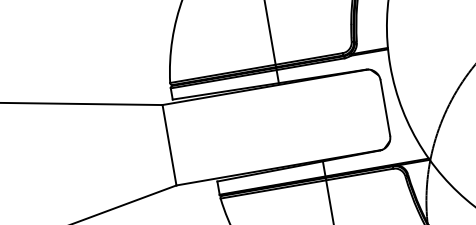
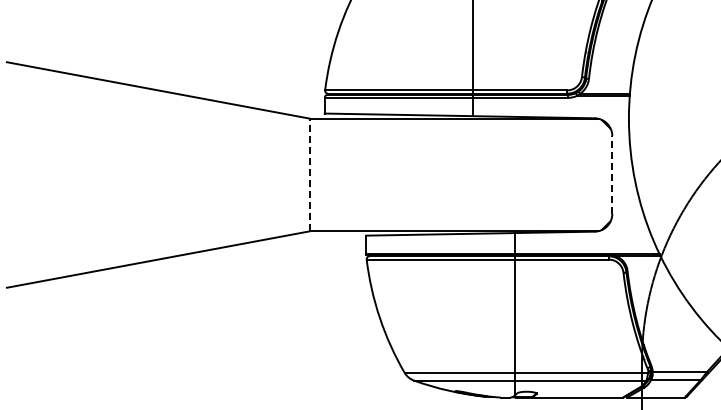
line: (385, 107) -> (612, 174), solid -> dashed
line: (169, 144) -> (309, 174), solid -> dashed

